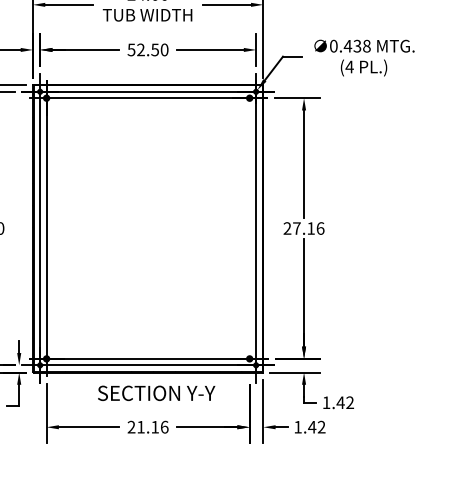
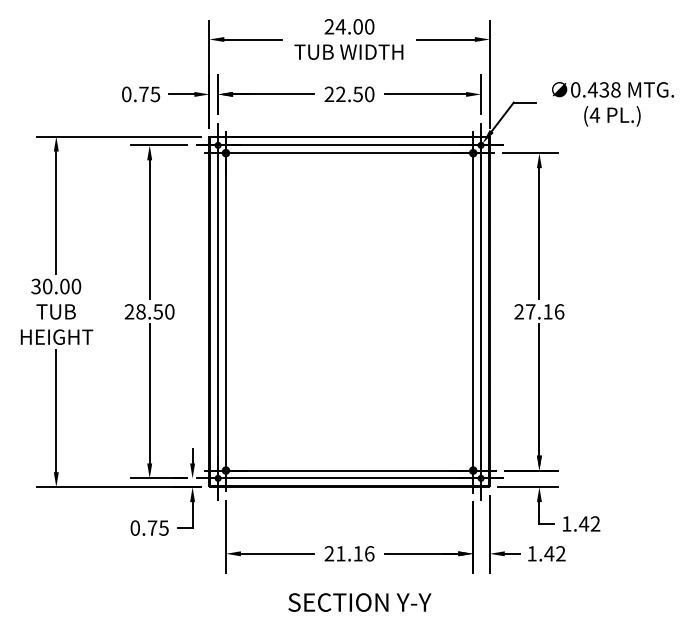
text: (131, 50) -> (329, 94), 52.50 -> 22.50
line: (249, 229) -> (473, 312), added
text: (156, 393) -> (359, 602), moved

